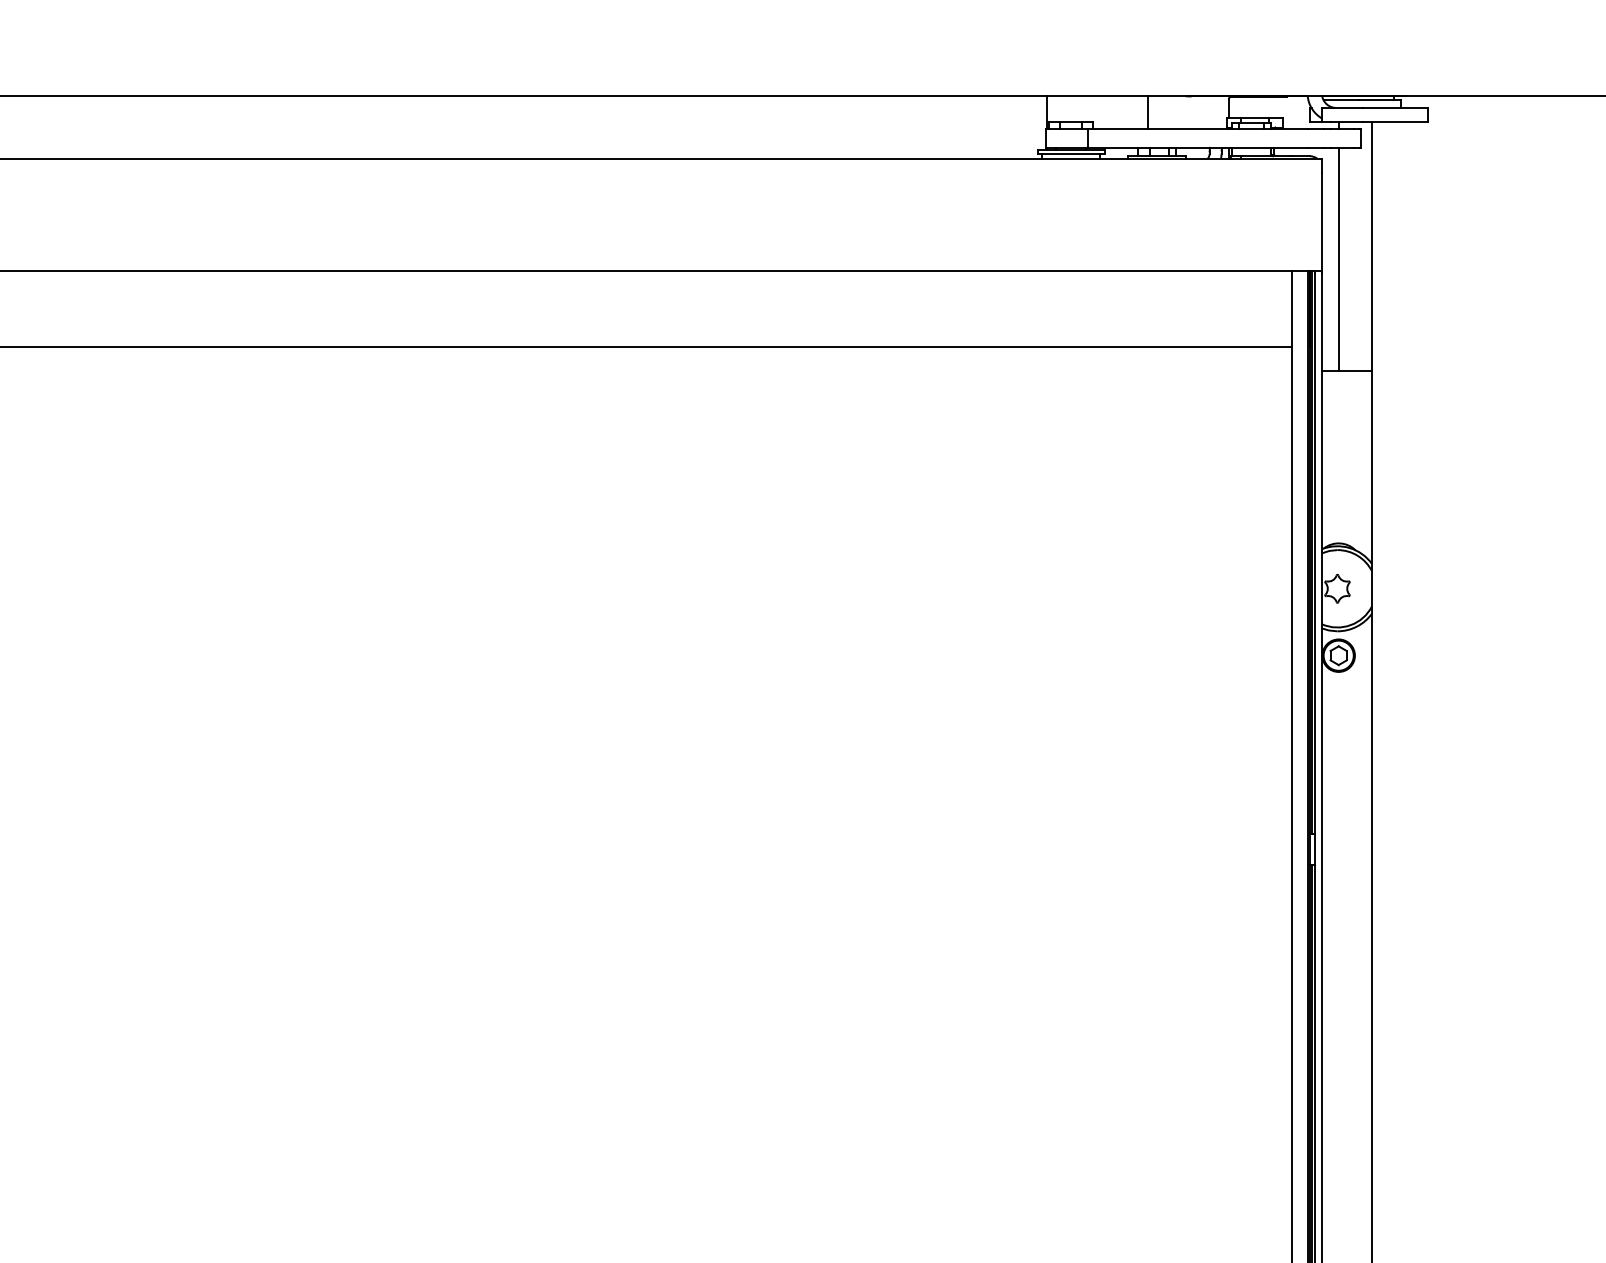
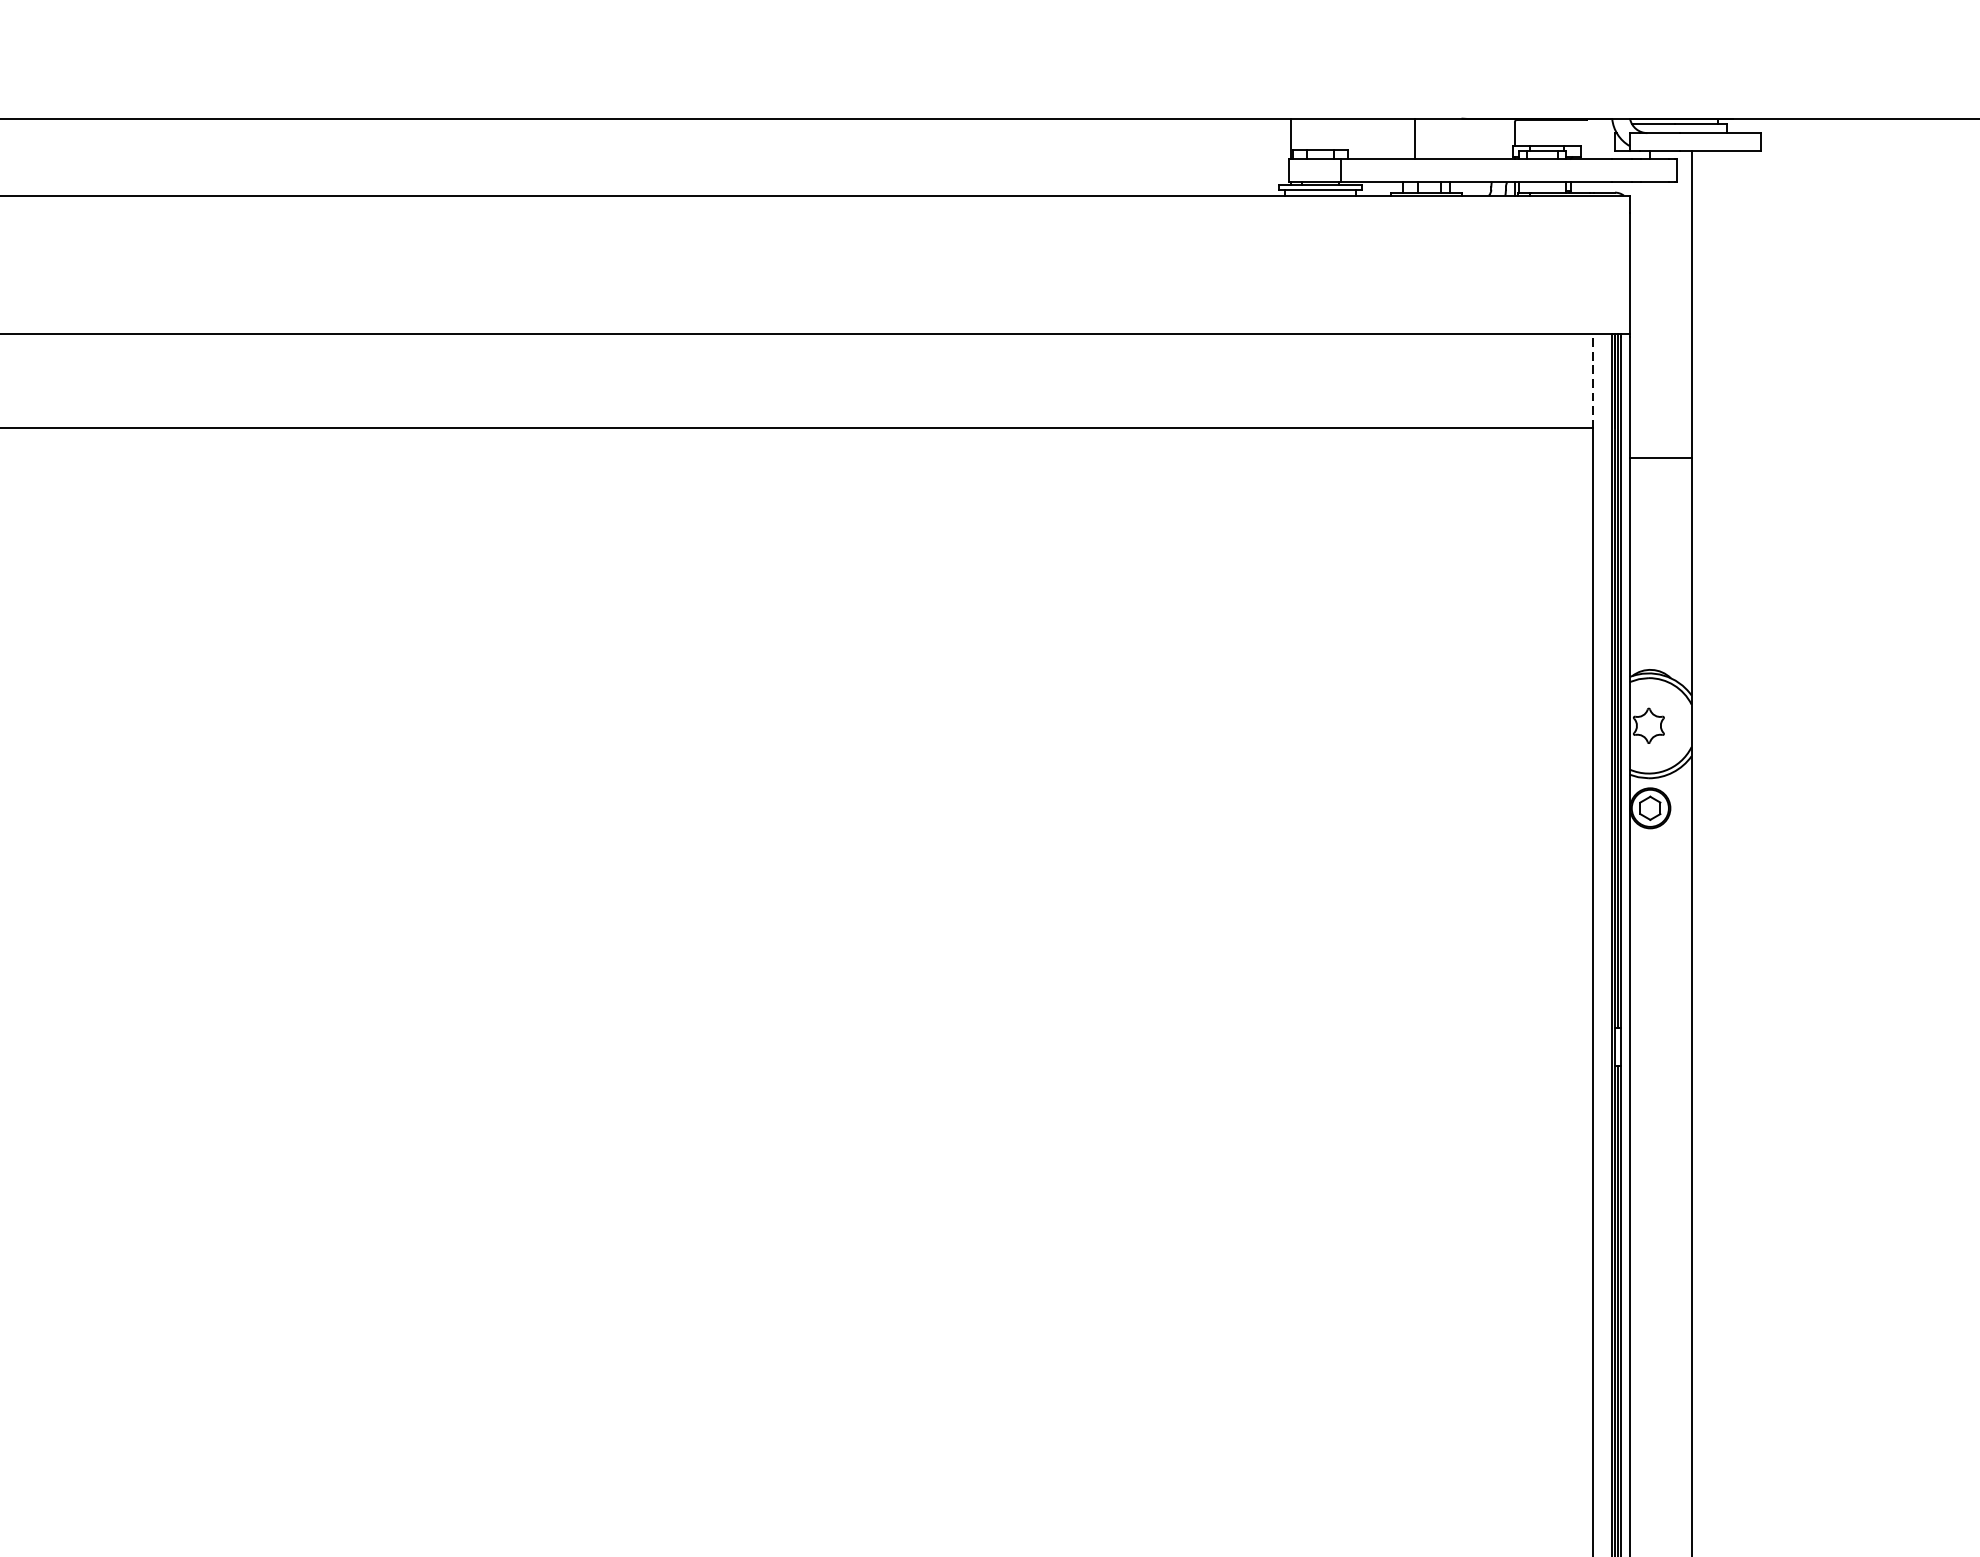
line: (1338, 259) -> (1650, 319), removed
line: (1292, 308) -> (1593, 380), solid -> dashed

